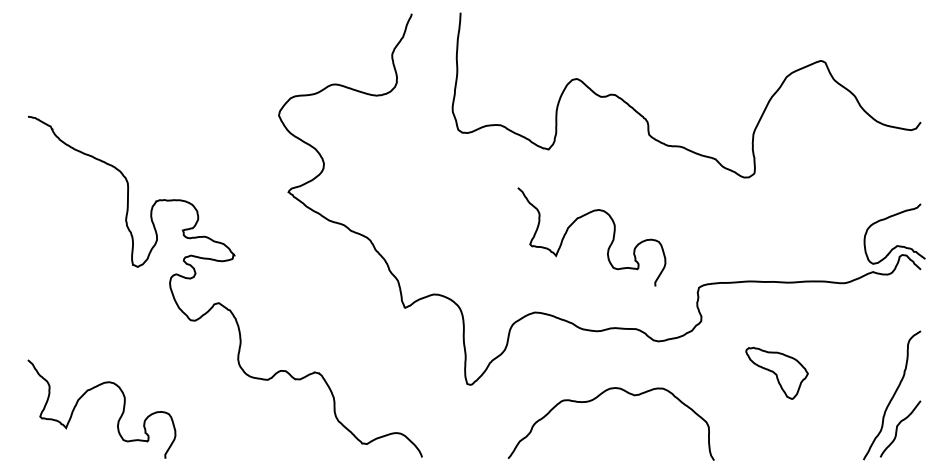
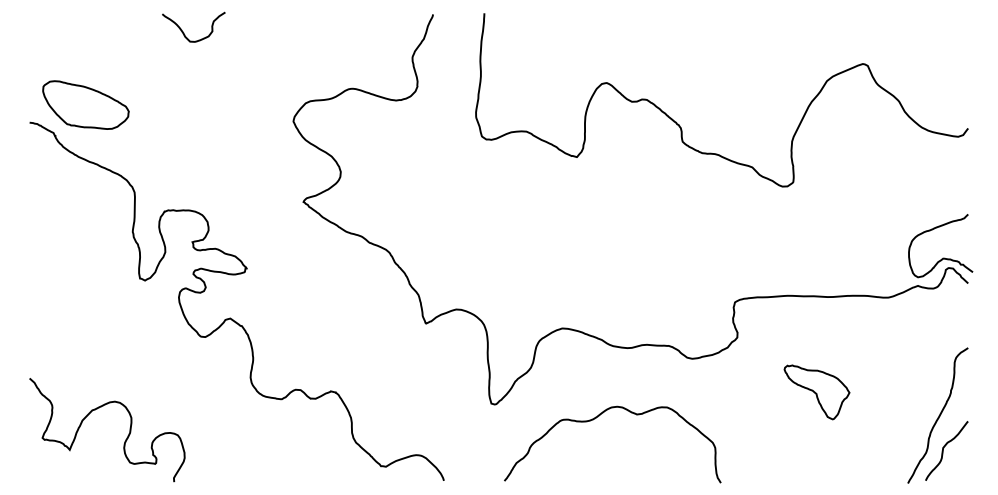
curve: (174, 29) -> (183, 31), added
part: (81, 99) -> (85, 104), added
curve: (609, 245) -> (640, 258), removed
curve: (595, 399) -> (596, 418), moved

